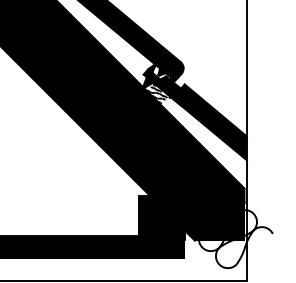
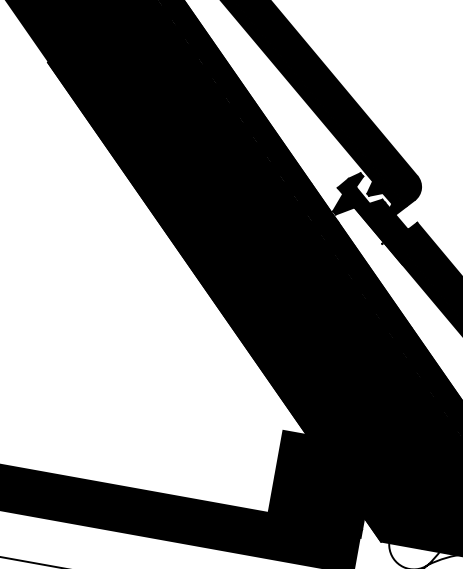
hatch: (157, 93) -> (358, 231), removed

